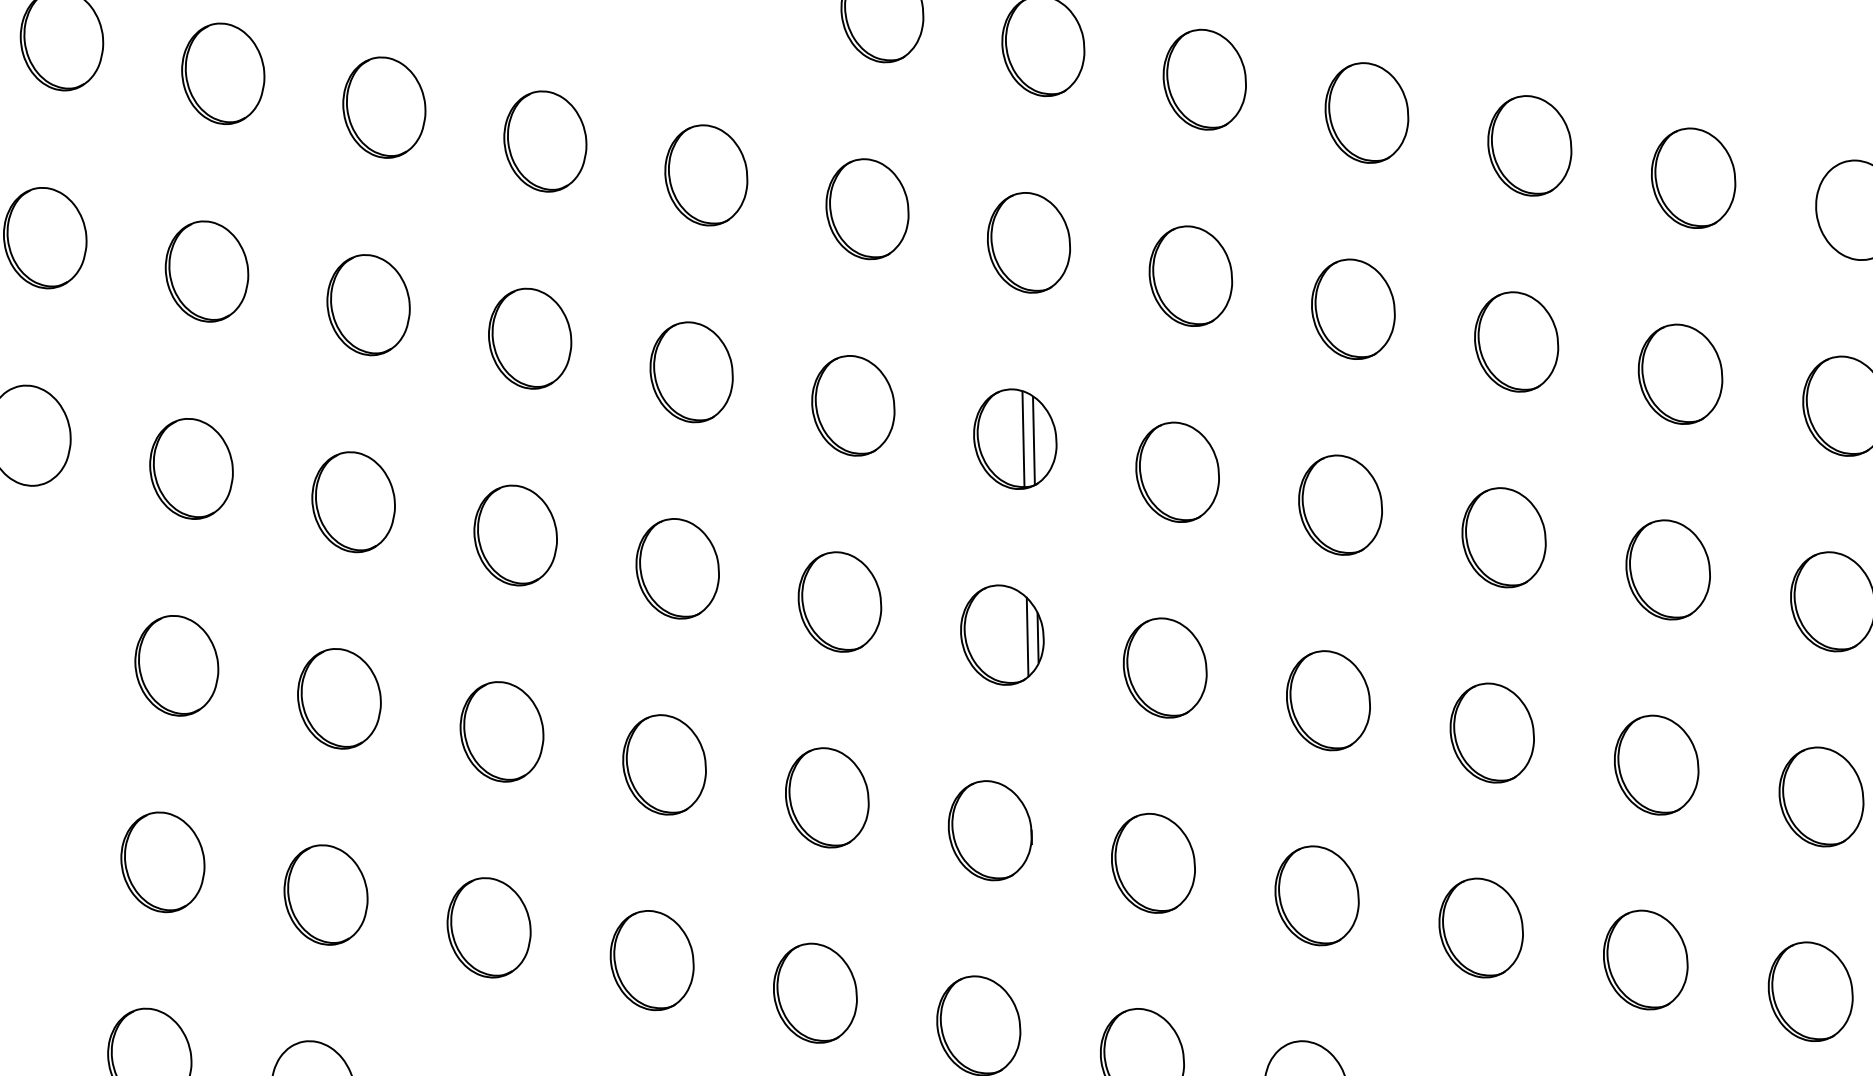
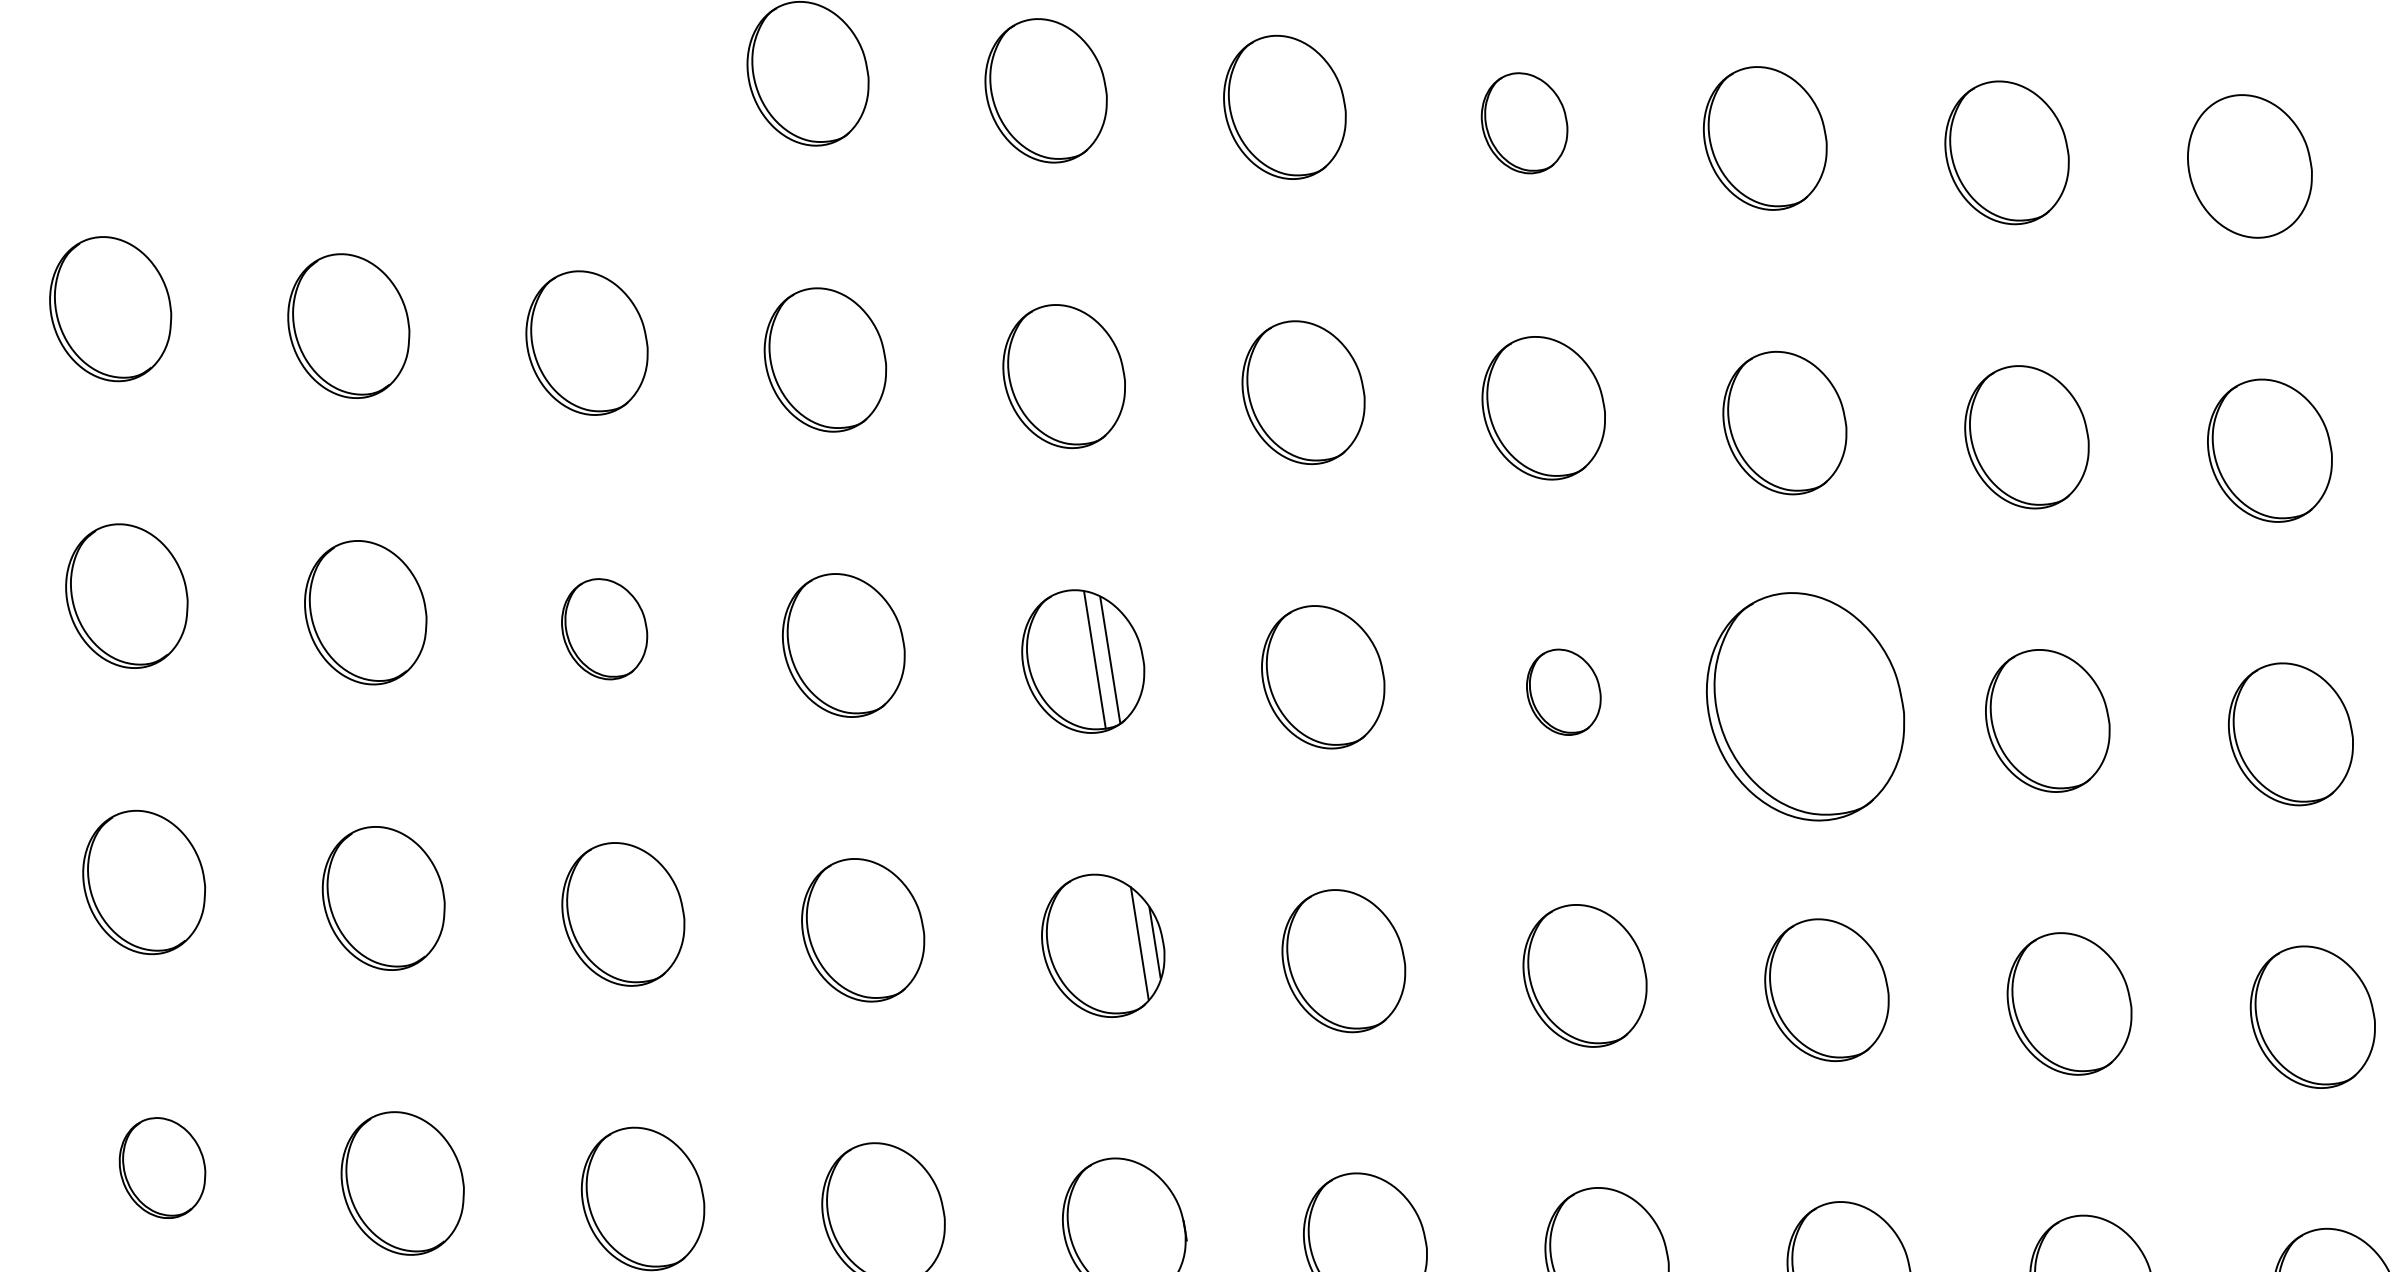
part: (1366, 112) -> (1523, 122), size x0.7
part: (691, 372) -> (604, 629), size x0.7
part: (1340, 504) -> (1563, 691), size x0.6
part: (1503, 537) -> (1804, 706), size x1.6
part: (339, 698) -> (162, 1167), size x0.7

